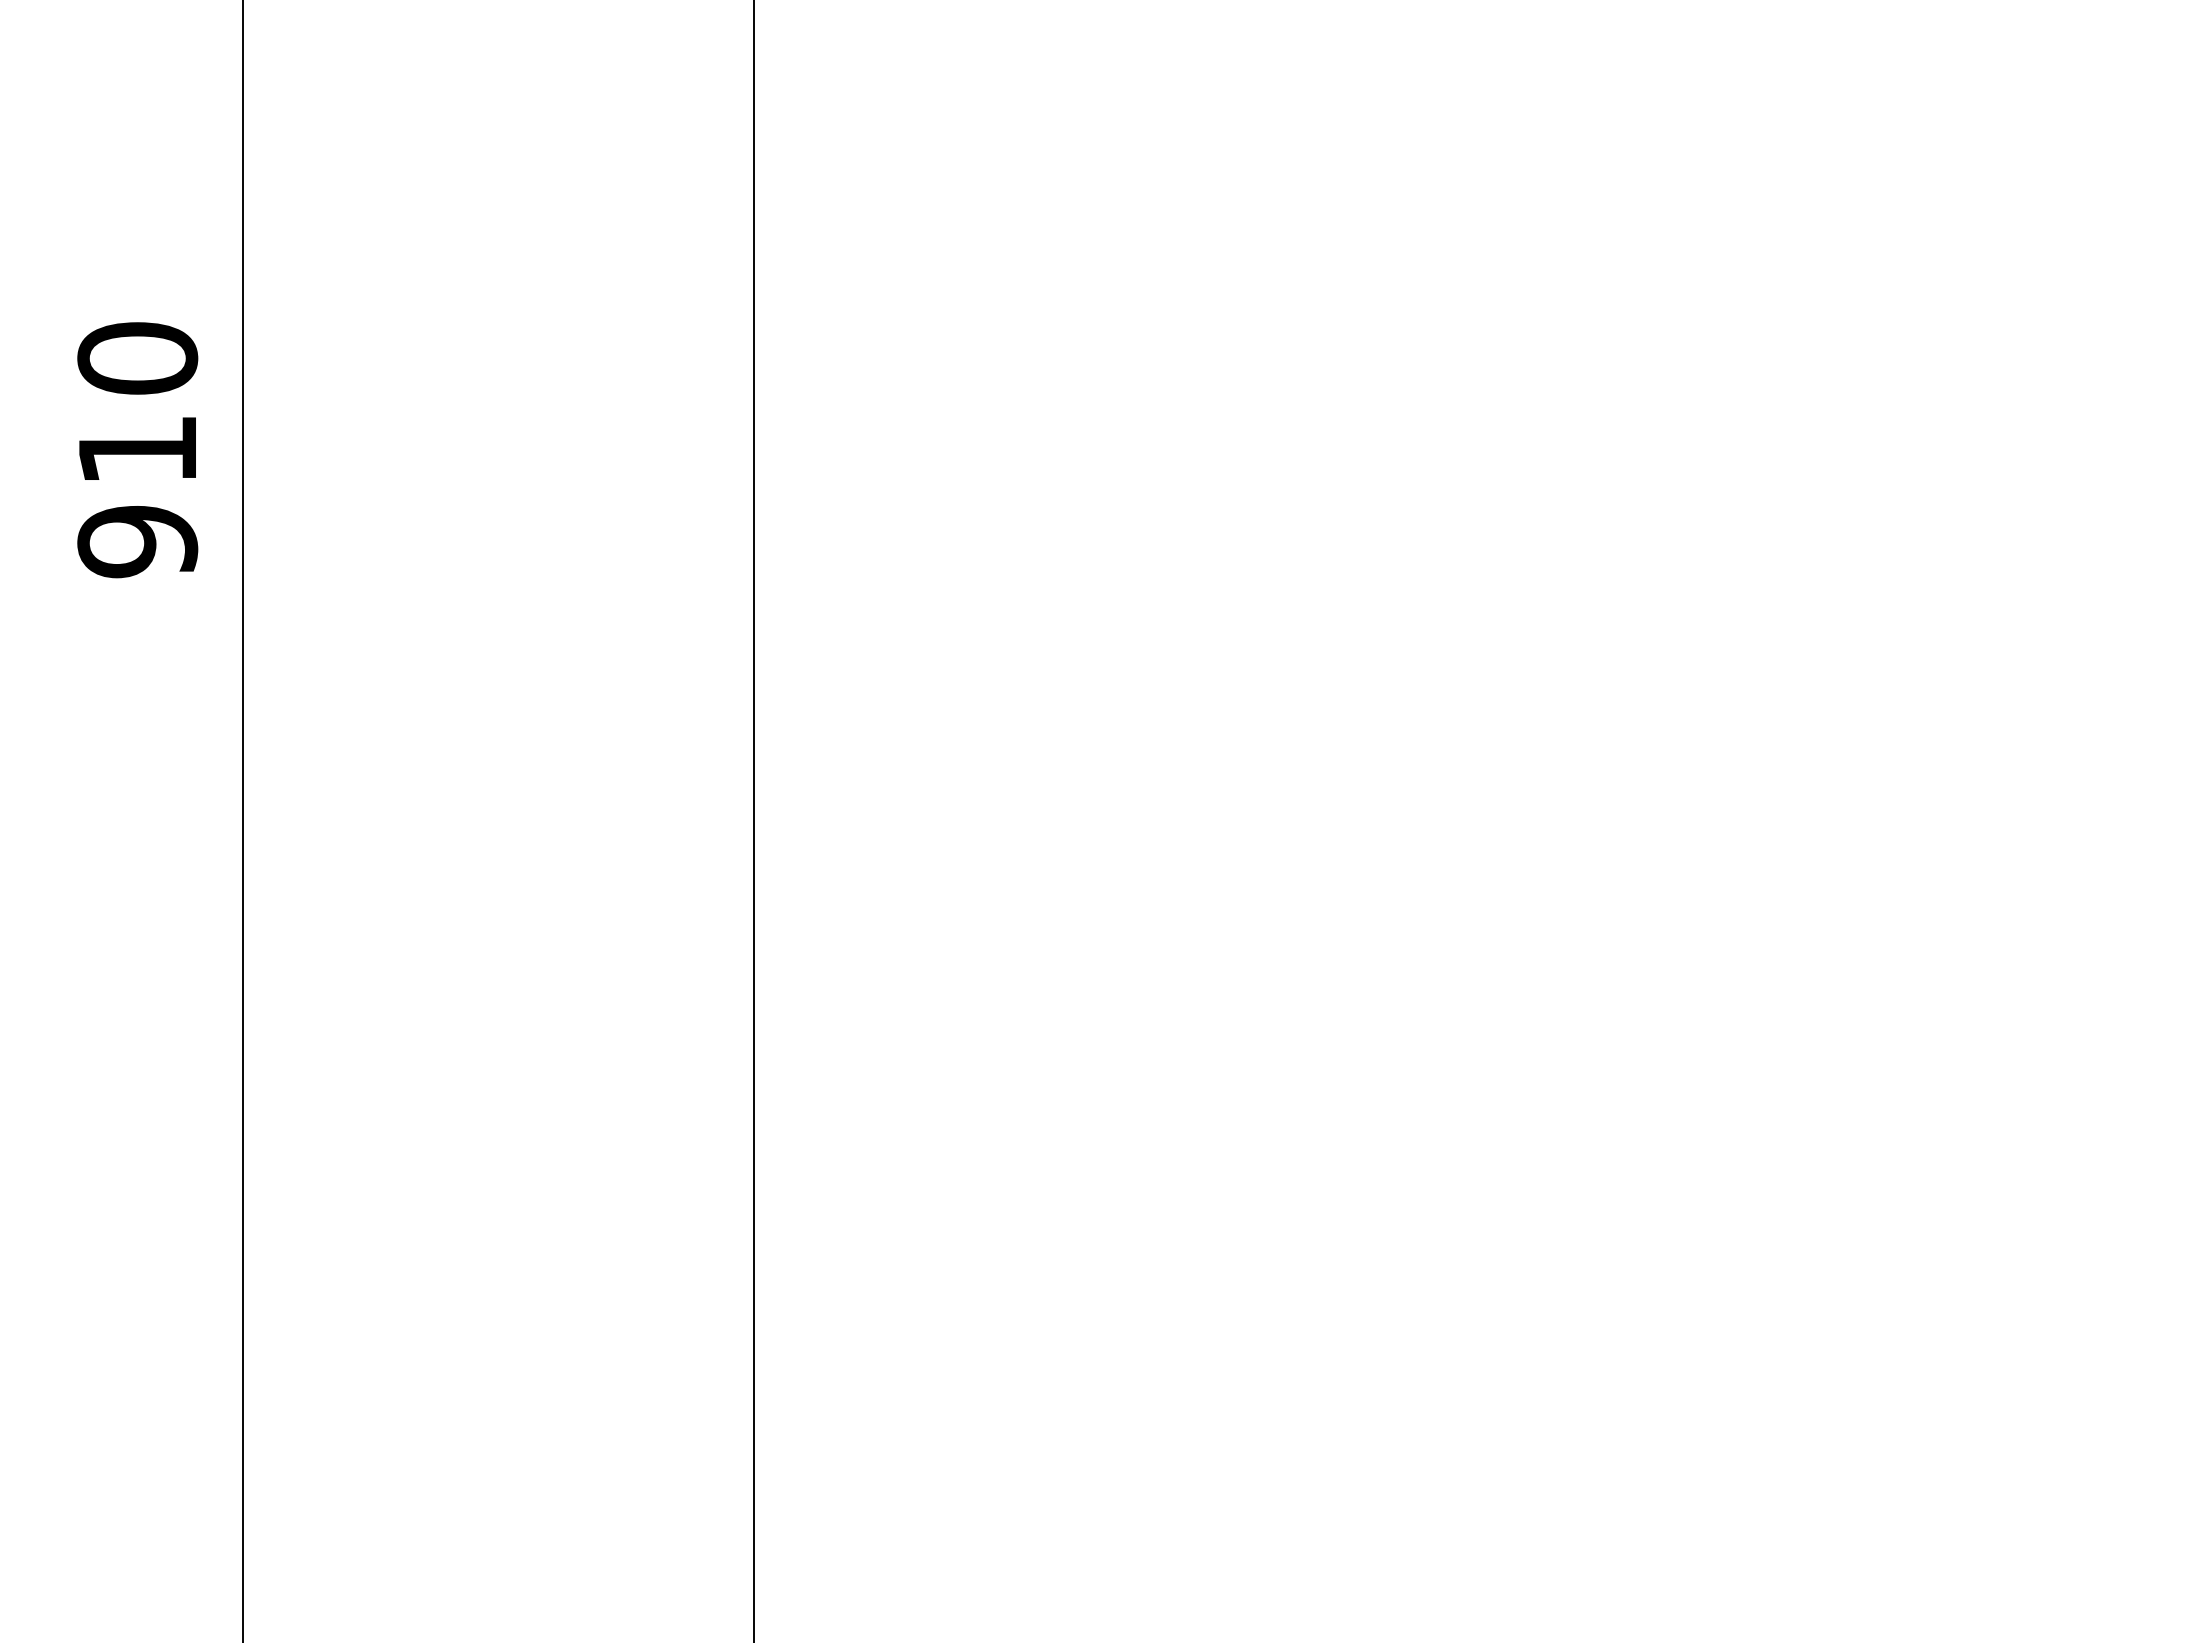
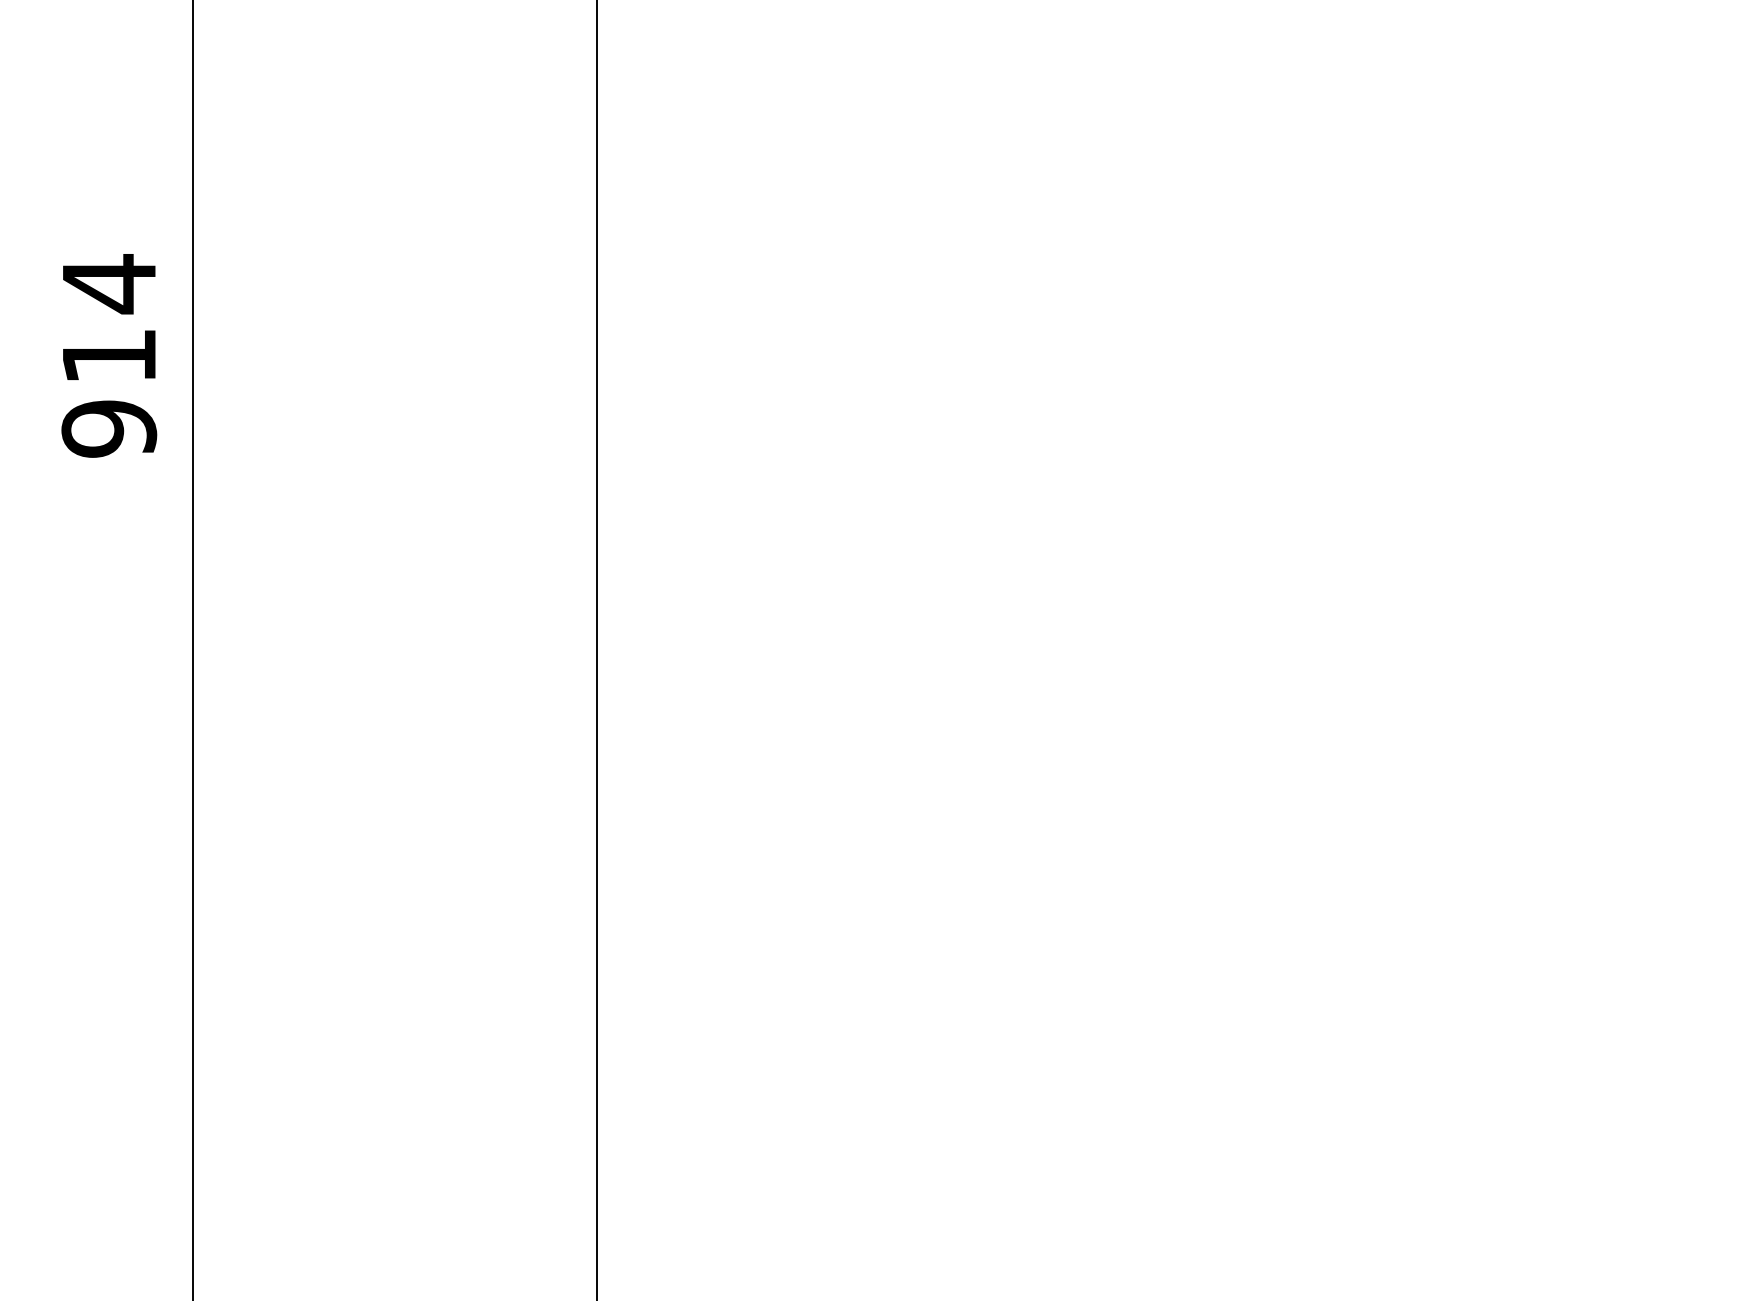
text: (137, 358) -> (109, 283), 910 -> 914

